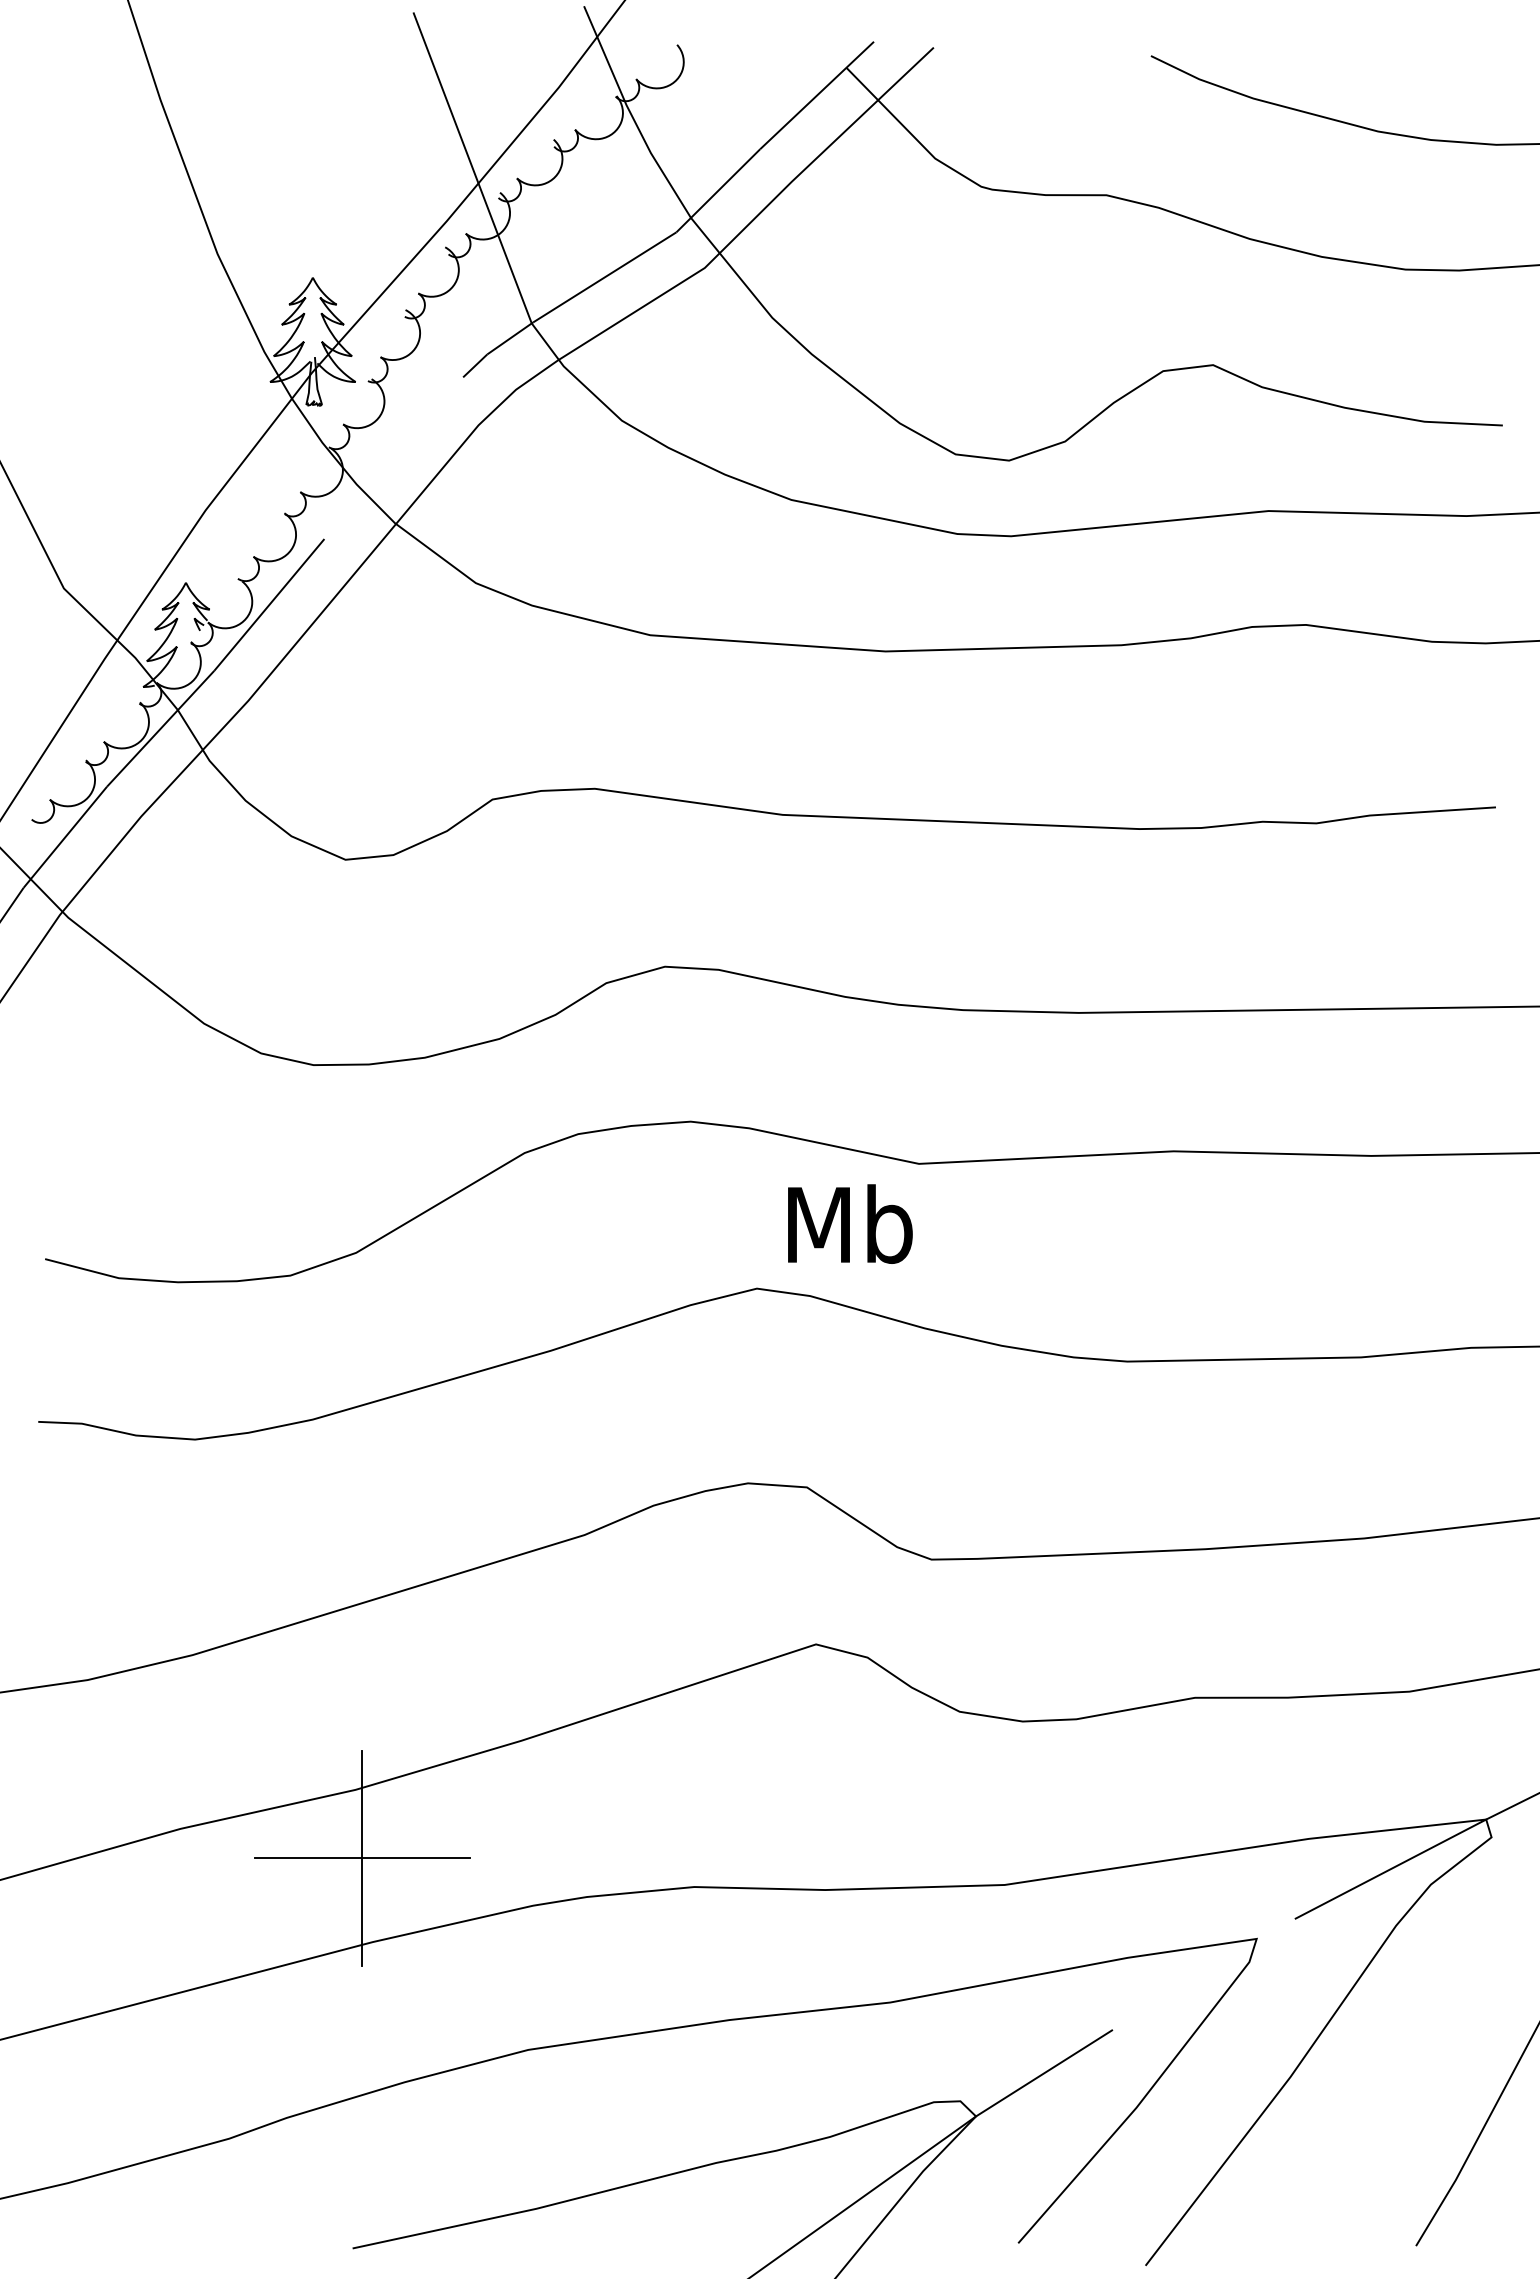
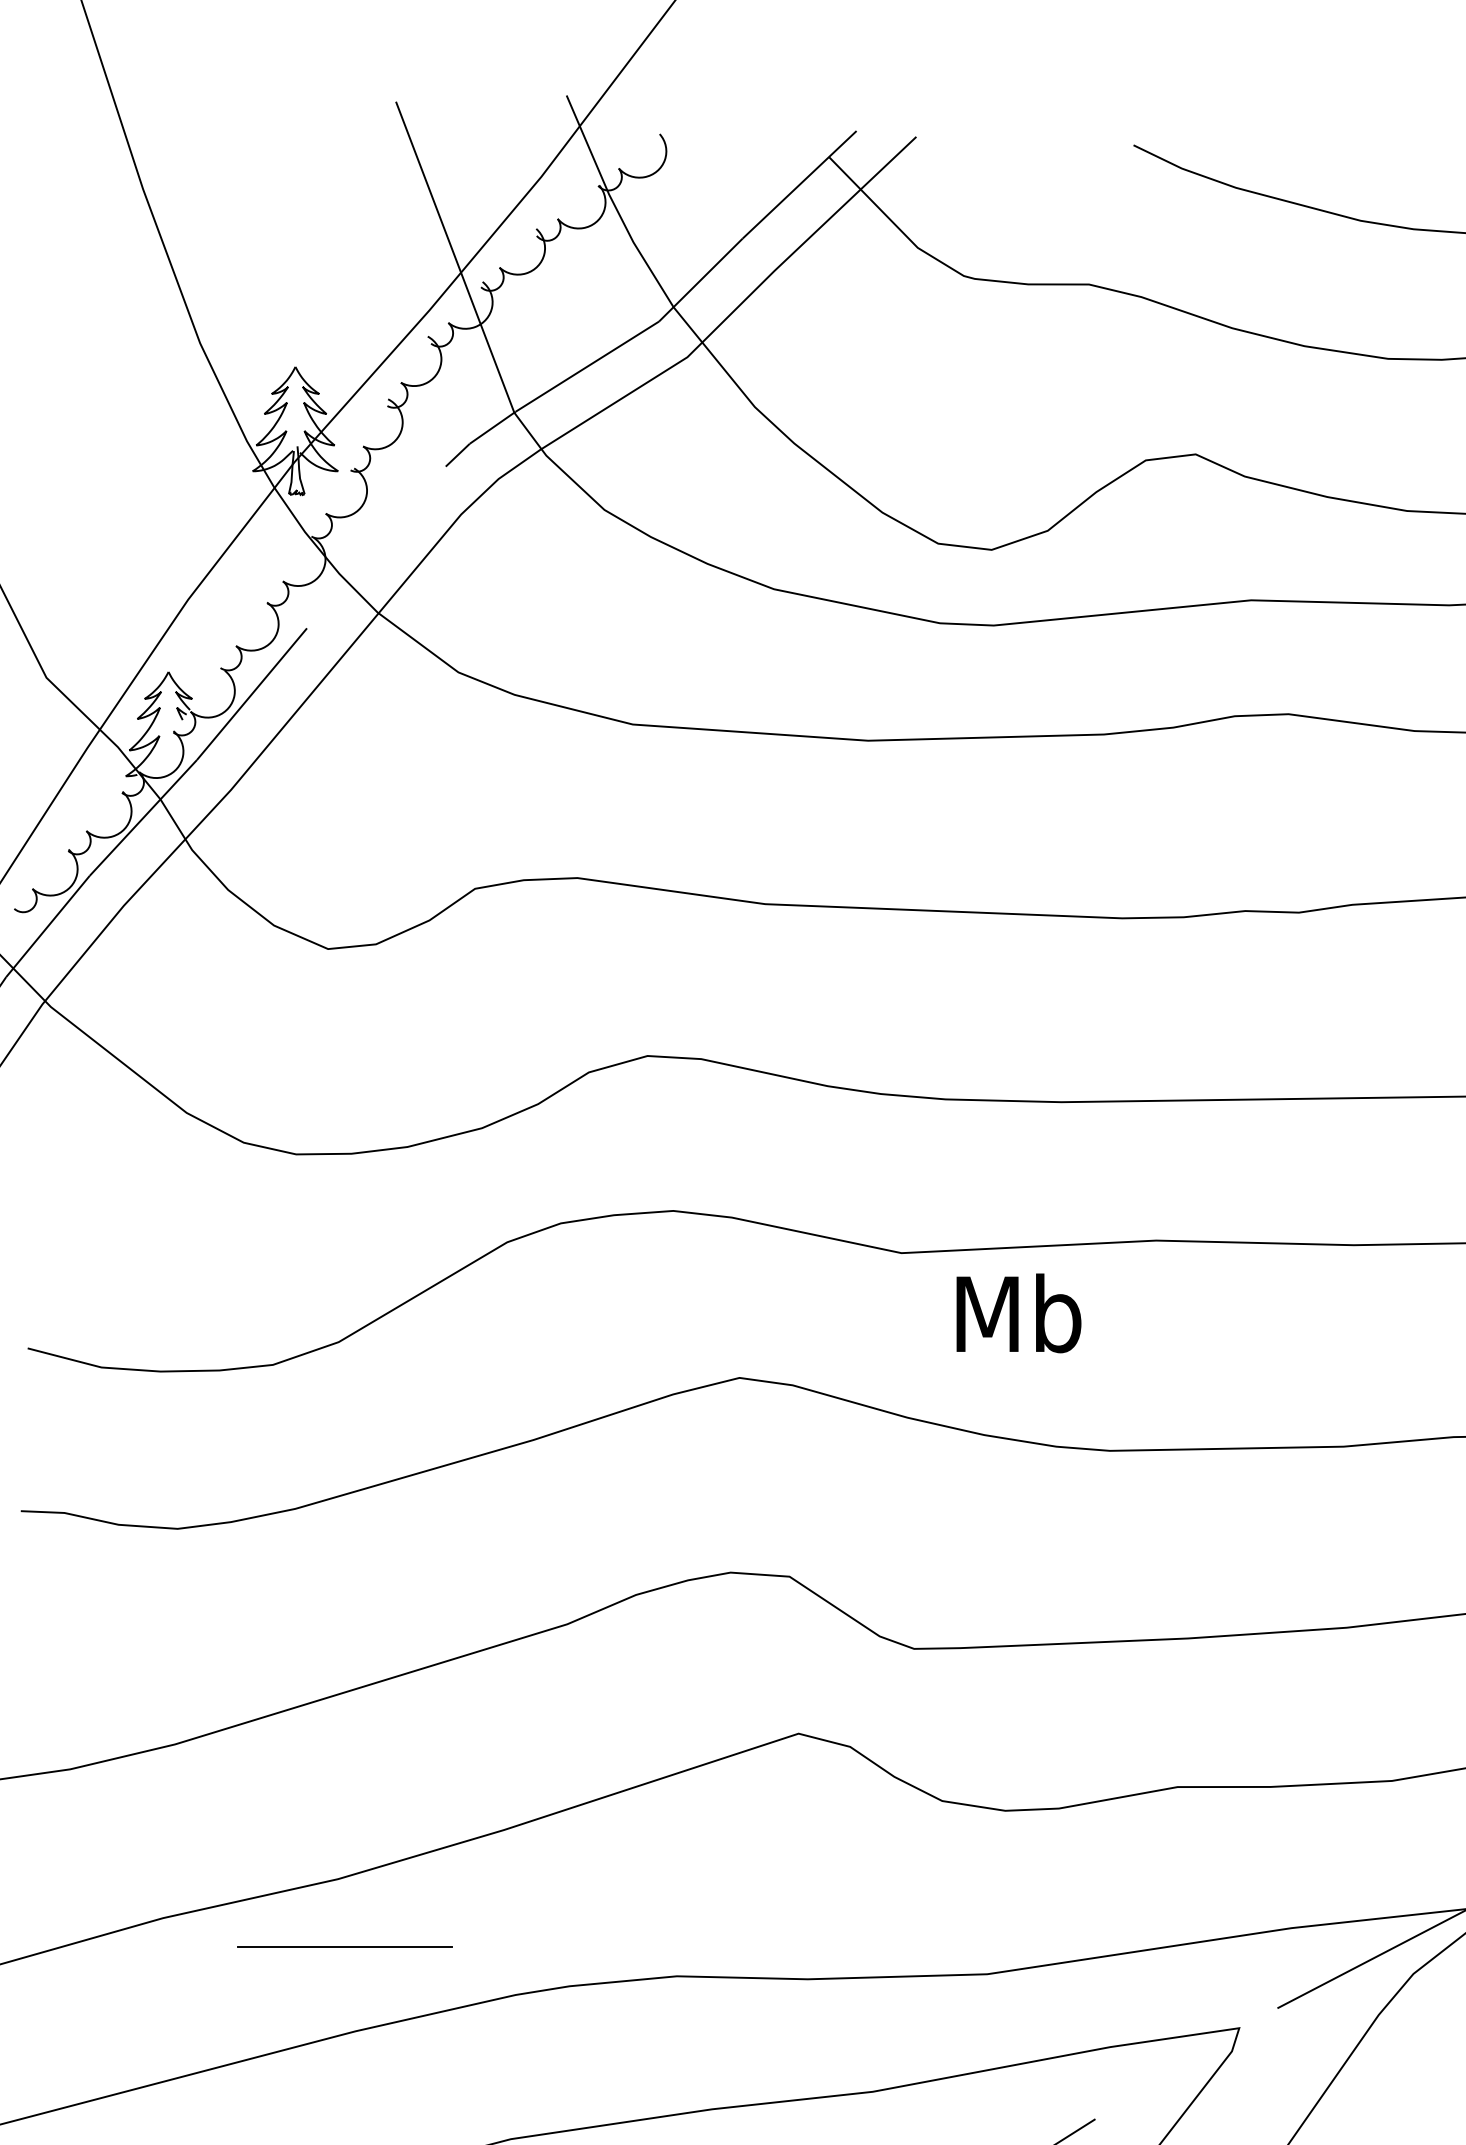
text: (850, 1223) -> (1019, 1312), moved
line: (362, 1857) -> (345, 1946), removed

